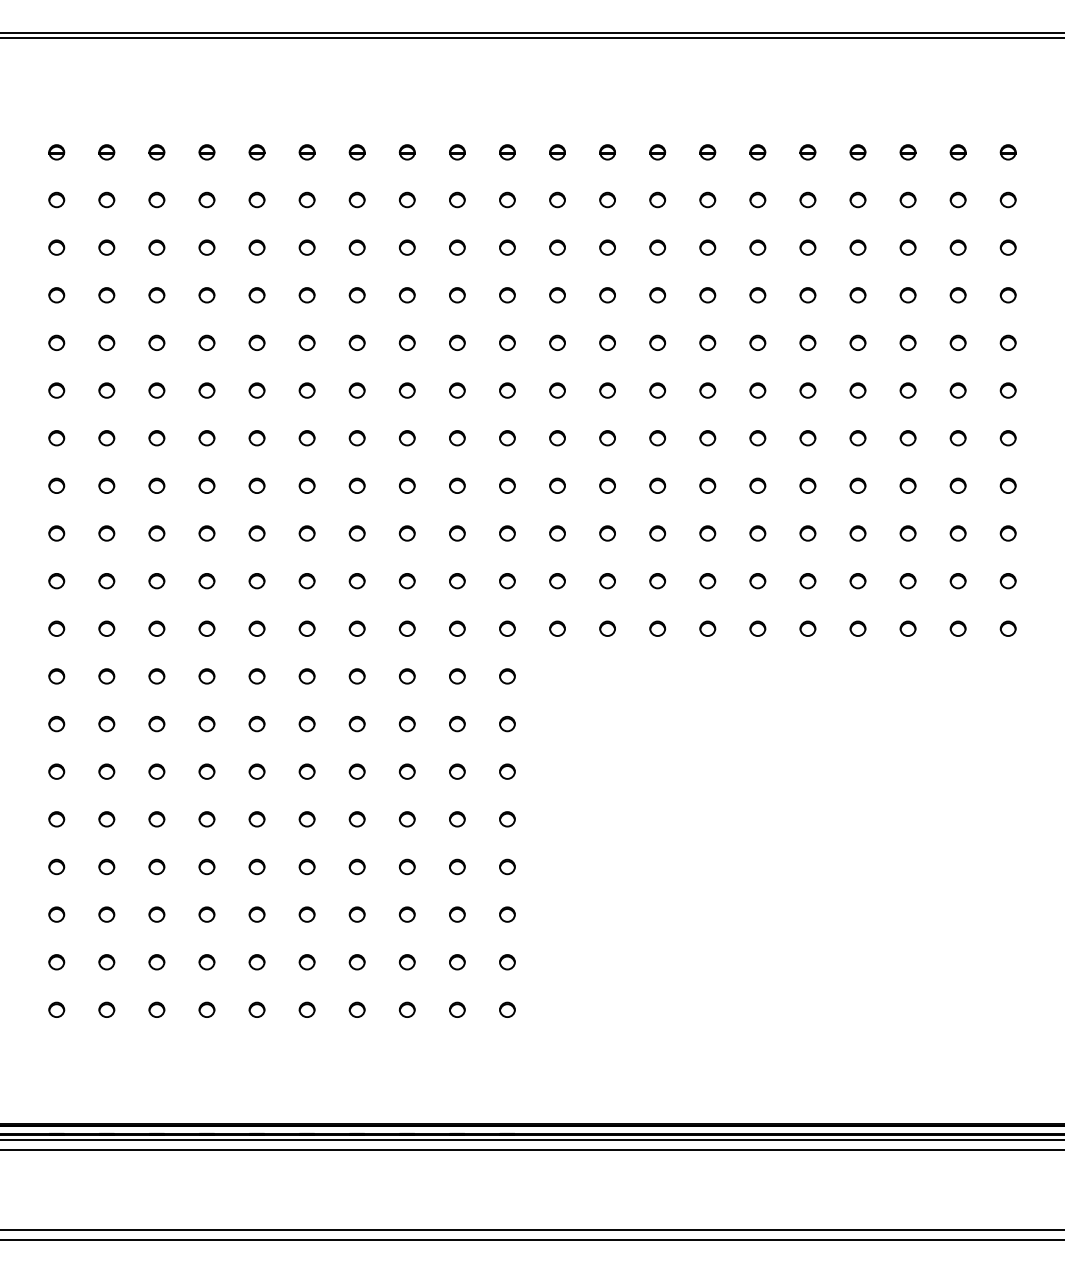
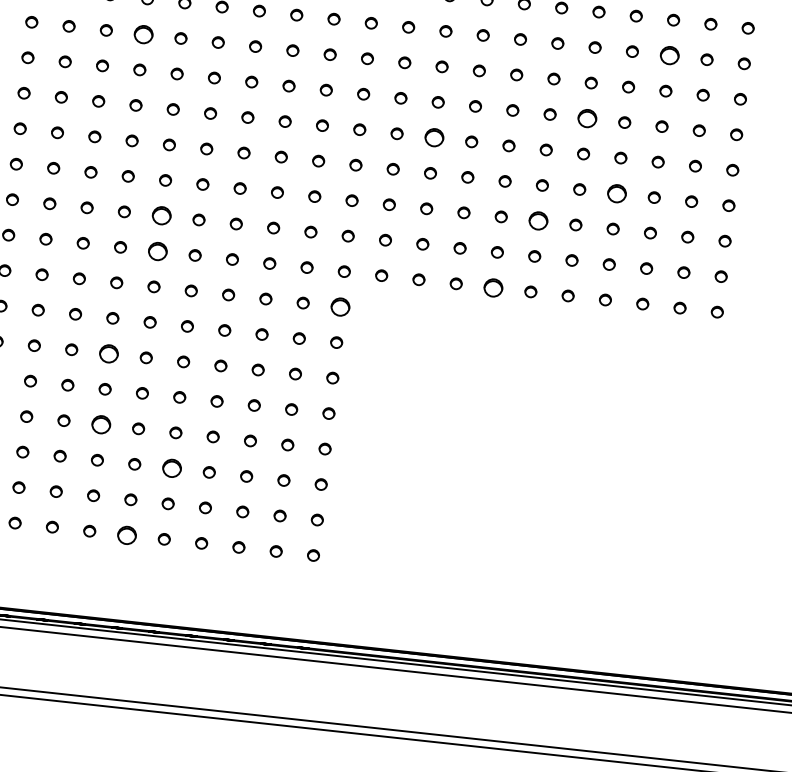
part: (907, 295) -> (669, 55), size x1.6
part: (206, 342) -> (143, 34), size x1.6
part: (807, 390) -> (587, 118), size x1.6
part: (607, 438) -> (434, 138), size x1.6
part: (857, 485) -> (616, 193), size x1.6
part: (757, 533) -> (538, 220), size x1.6
part: (256, 581) -> (161, 216), size x1.6
part: (256, 628) -> (157, 251), size x1.6
part: (707, 628) -> (493, 287), size x1.6
part: (507, 676) -> (340, 307), size x1.6
part: (206, 771) -> (108, 353), size x1.6
part: (206, 866) -> (100, 424), size x1.6
part: (306, 914) -> (171, 468), size x1.6
part: (256, 1009) -> (126, 534), size x1.6

